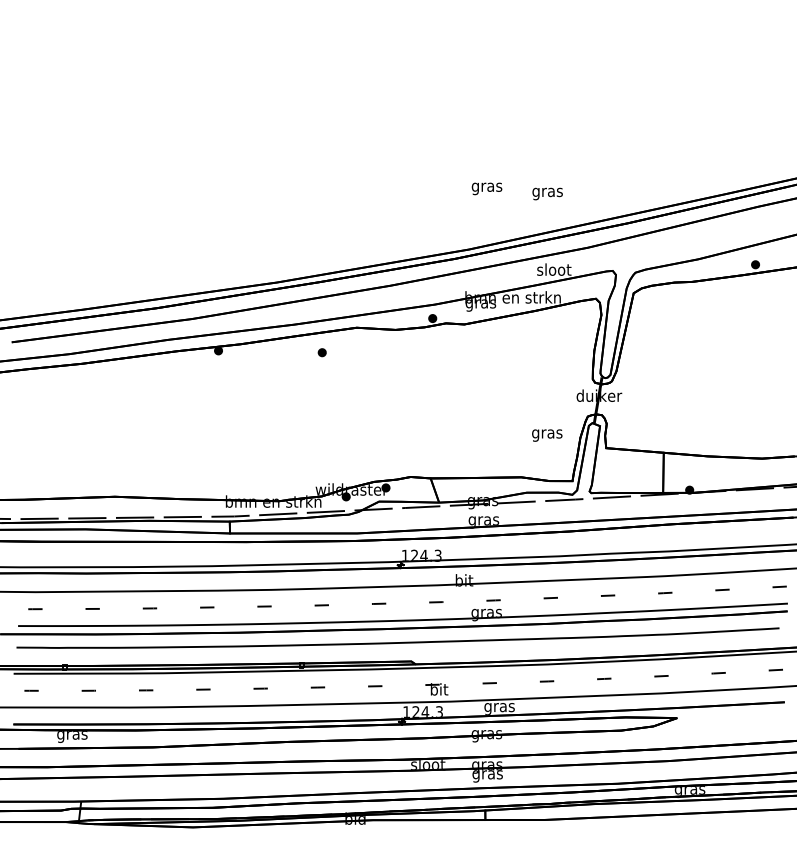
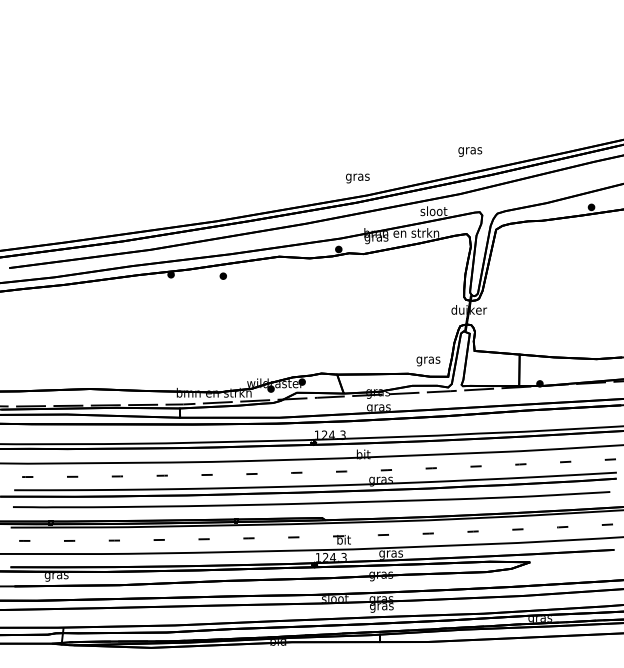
text: (486, 188) -> (357, 178), moved
text: (547, 193) -> (470, 151), moved
part: (321, 352) -> (222, 276), moved
text: (547, 435) -> (428, 361), moved

